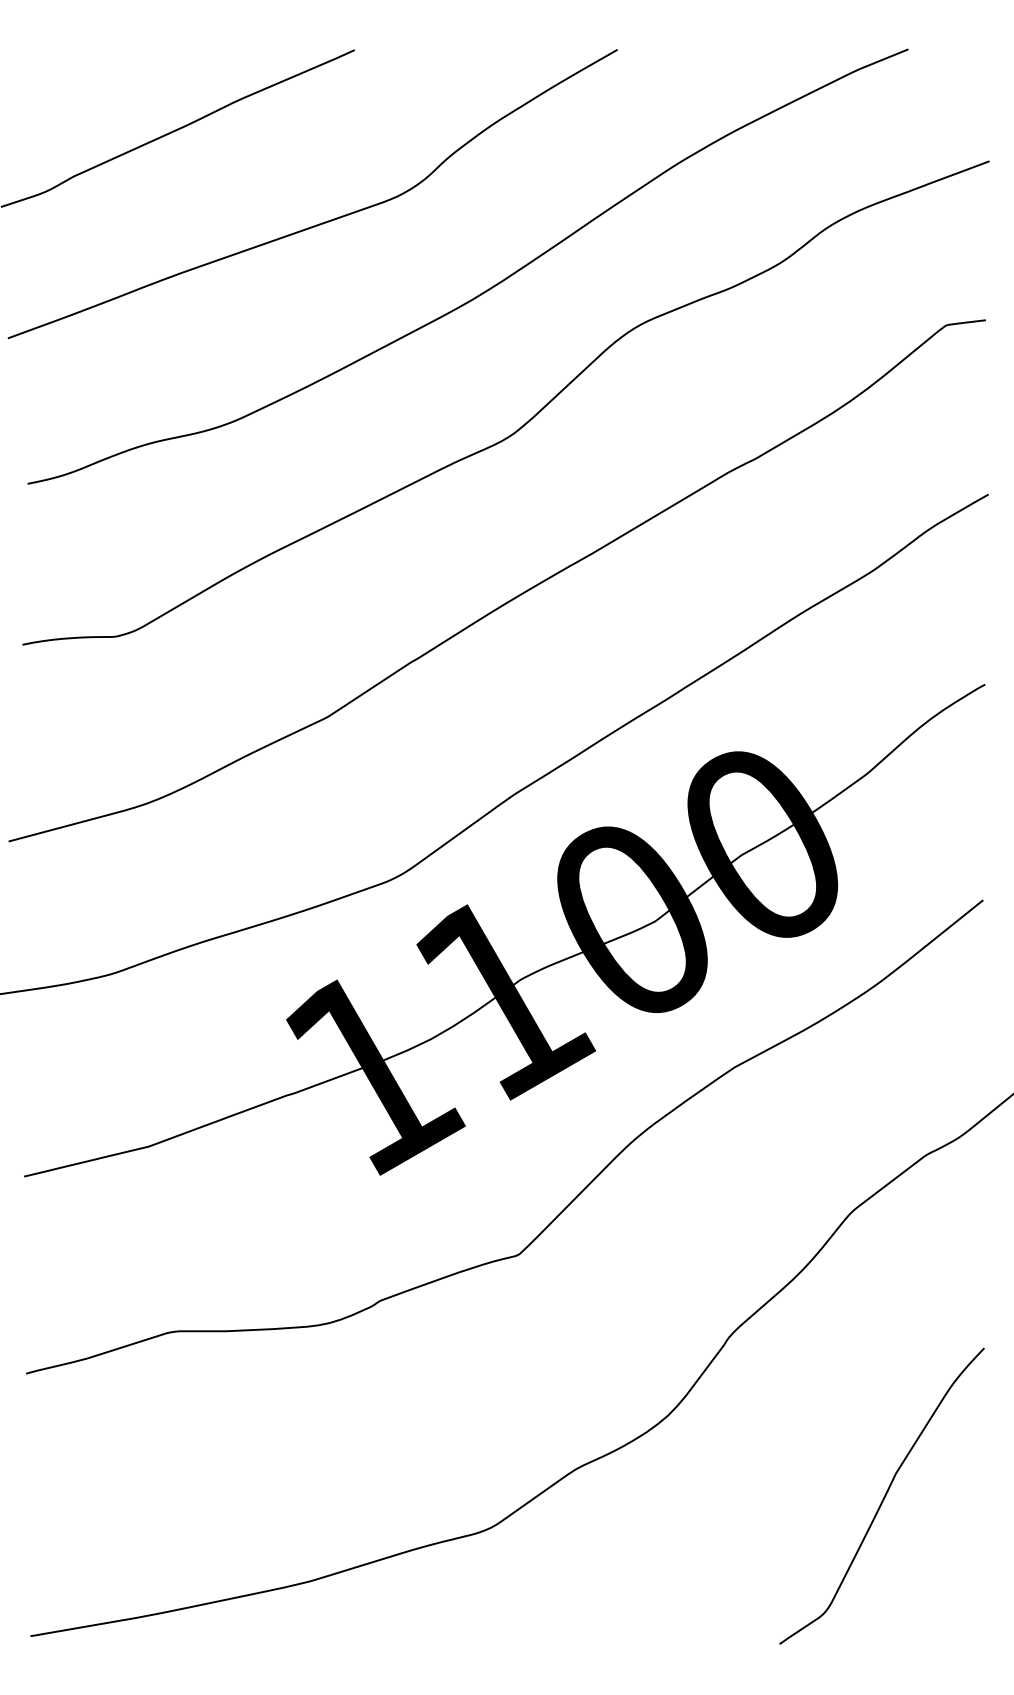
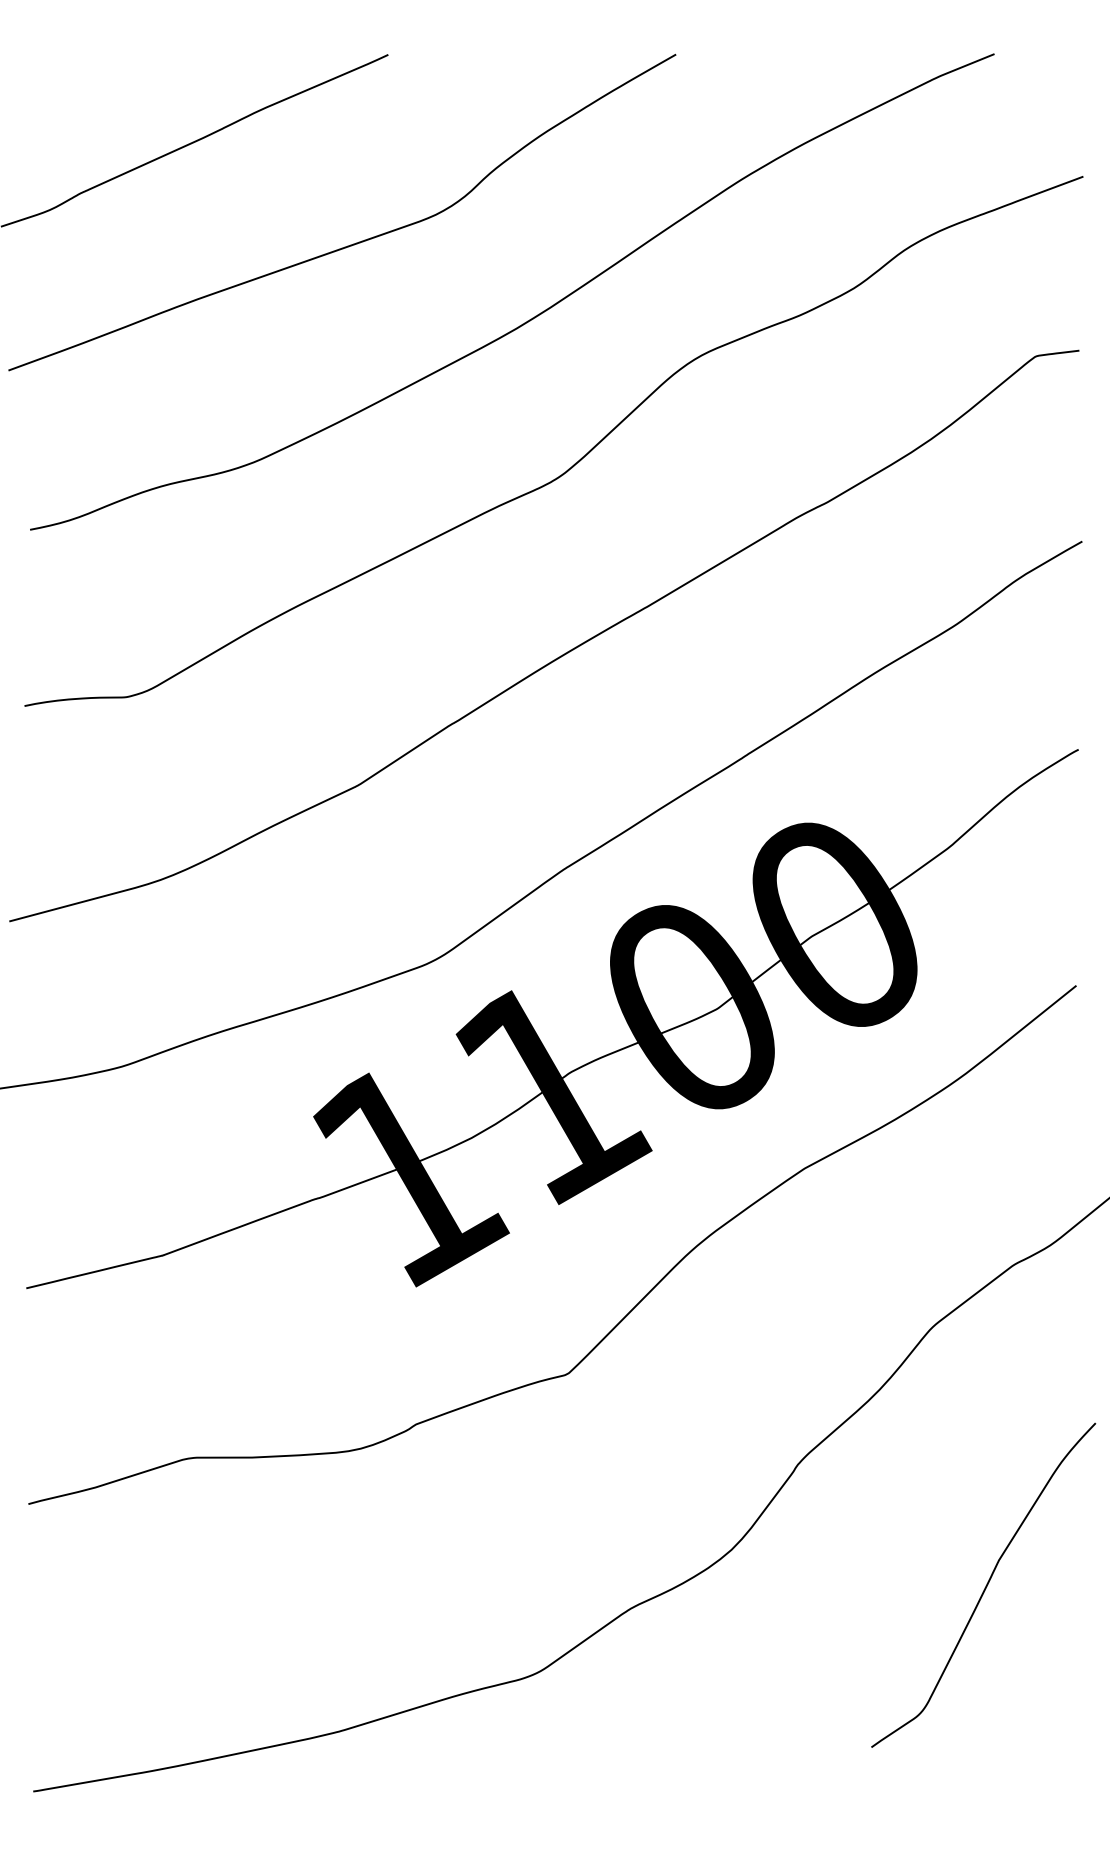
curve: (883, 1496) -> (985, 1585), moved

